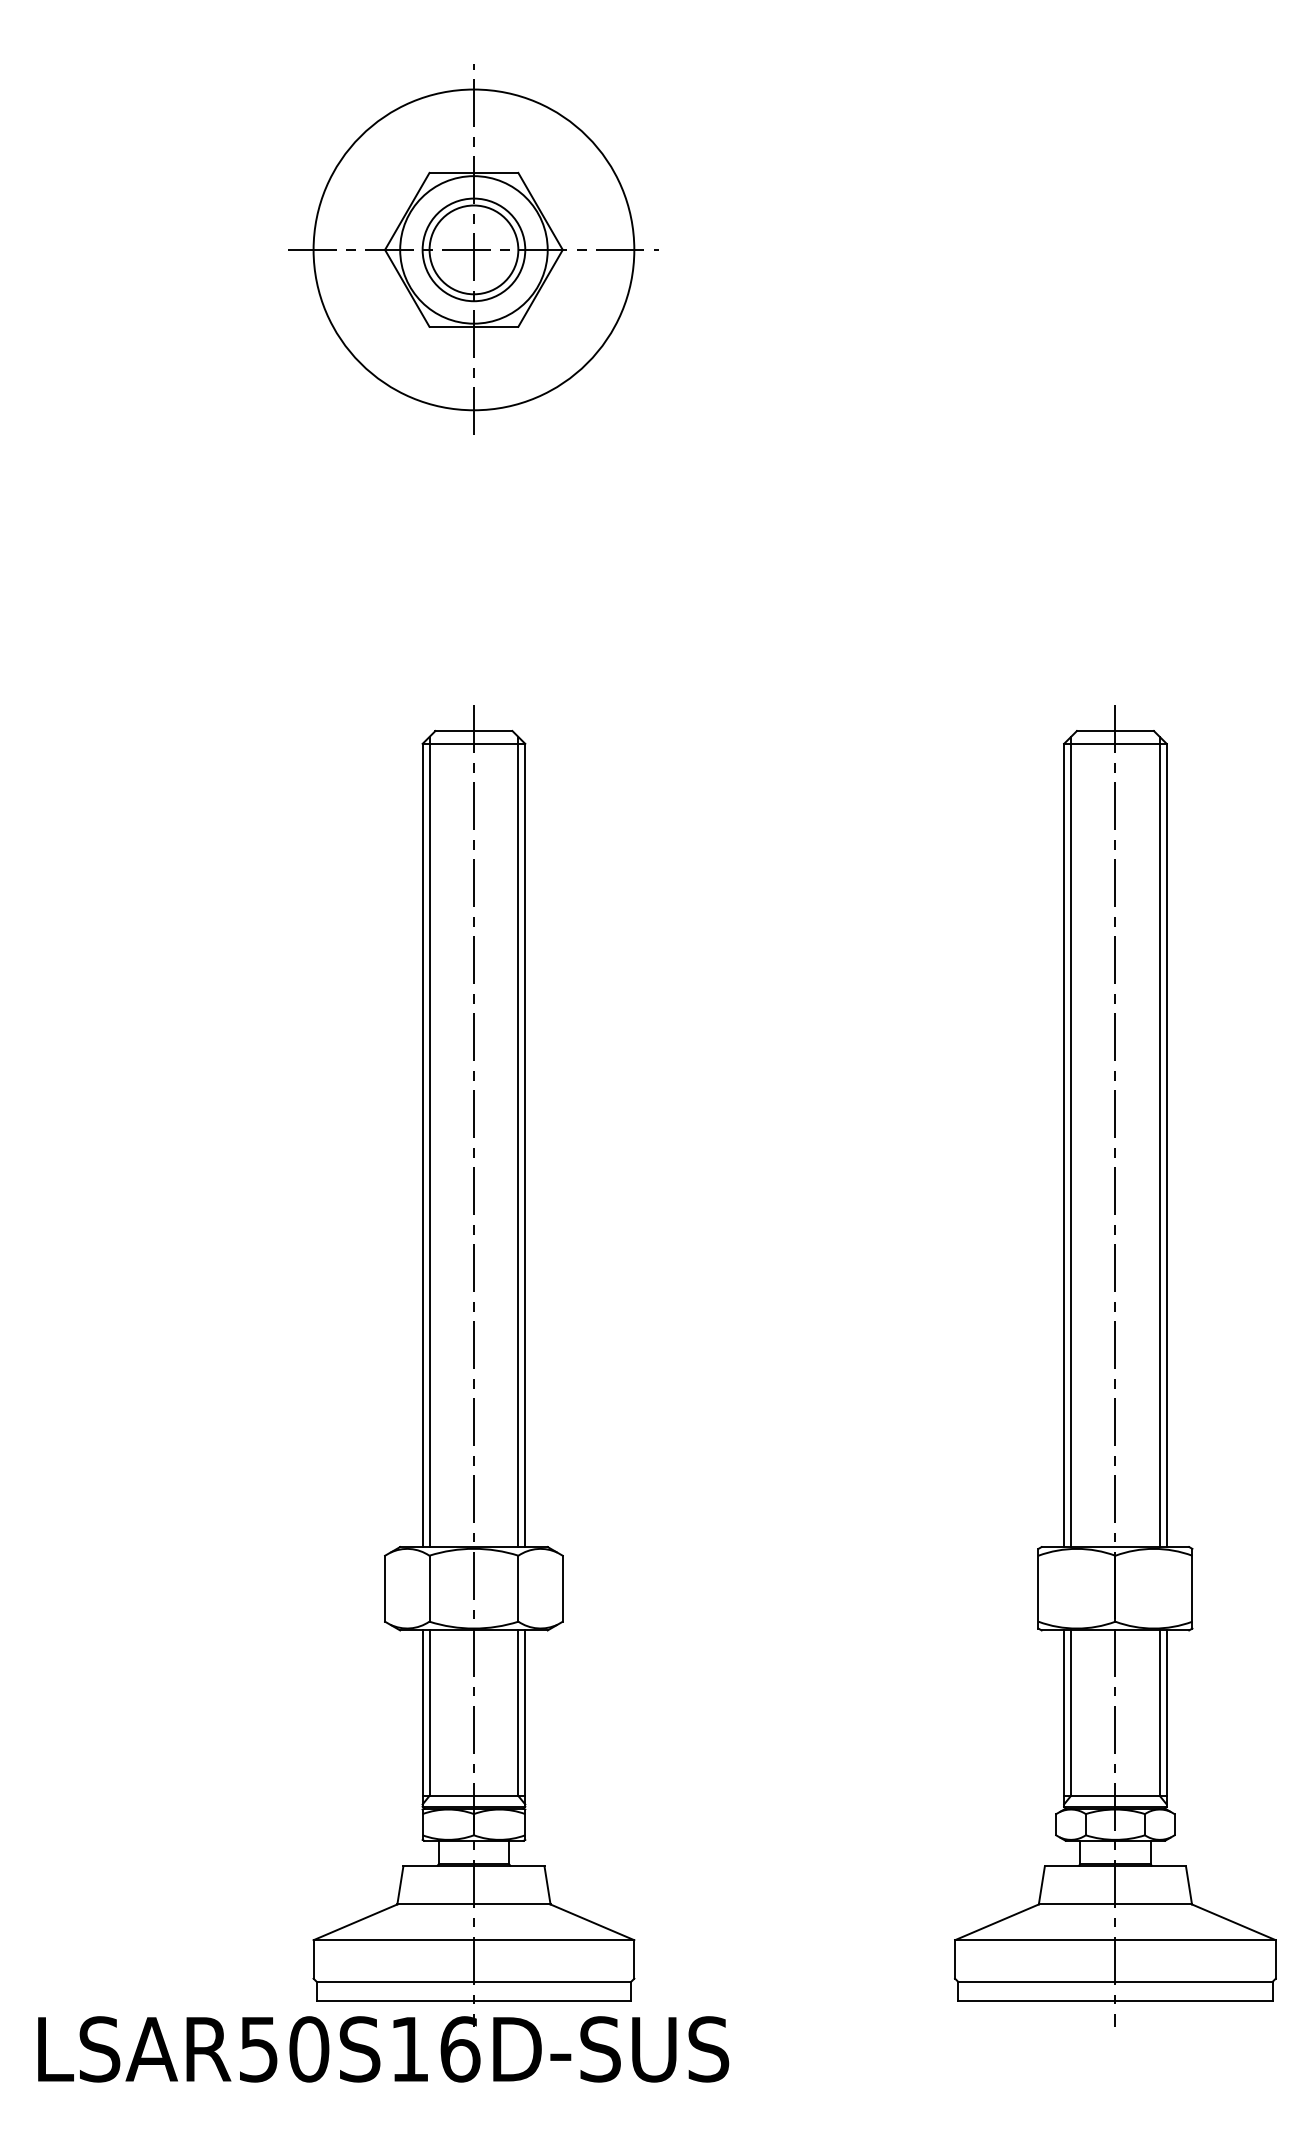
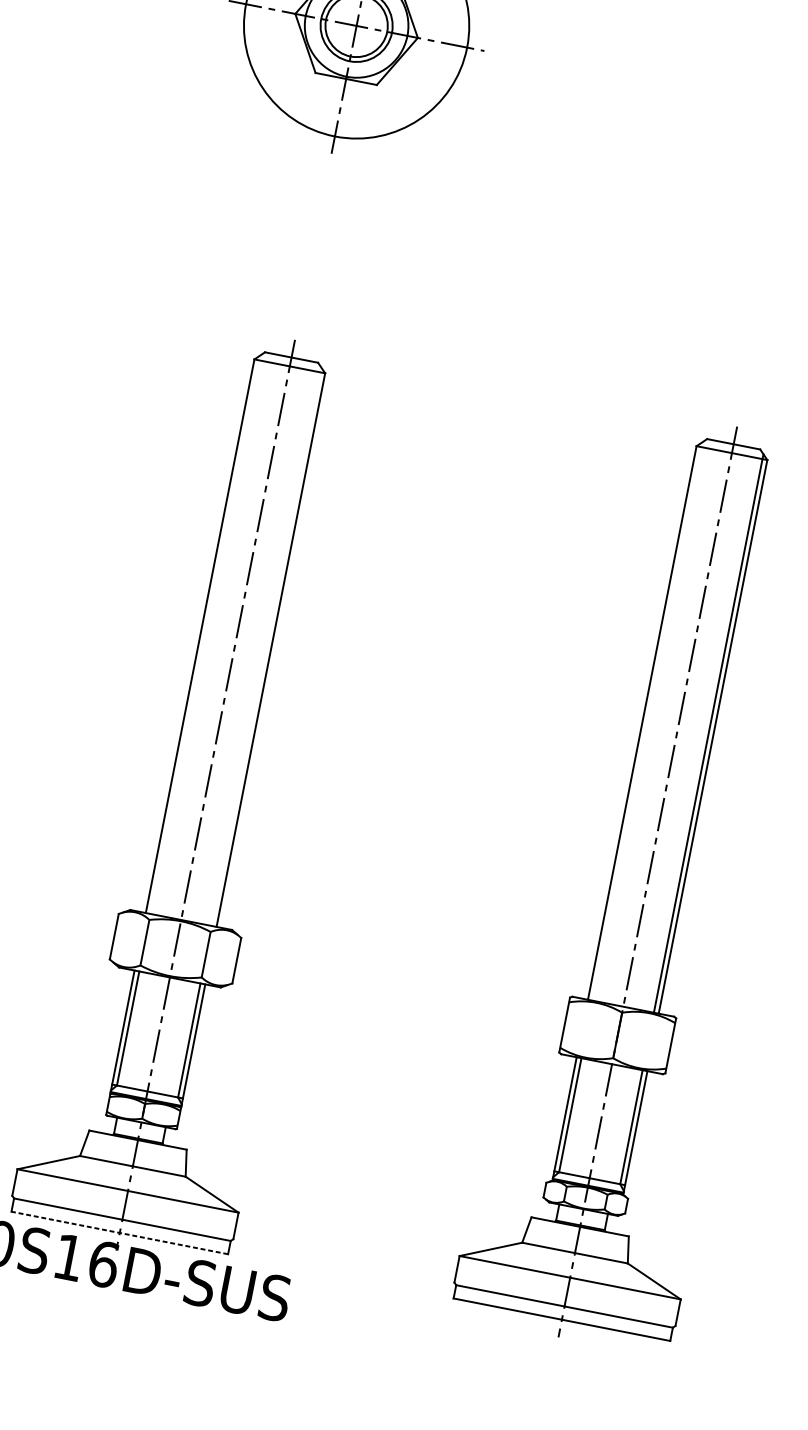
line: (429, 1141) -> (205, 634), removed
line: (518, 1141) -> (266, 646), removed
line: (1071, 1141) -> (647, 721), removed
line: (473, 2001) -> (119, 1233), solid -> dashed

